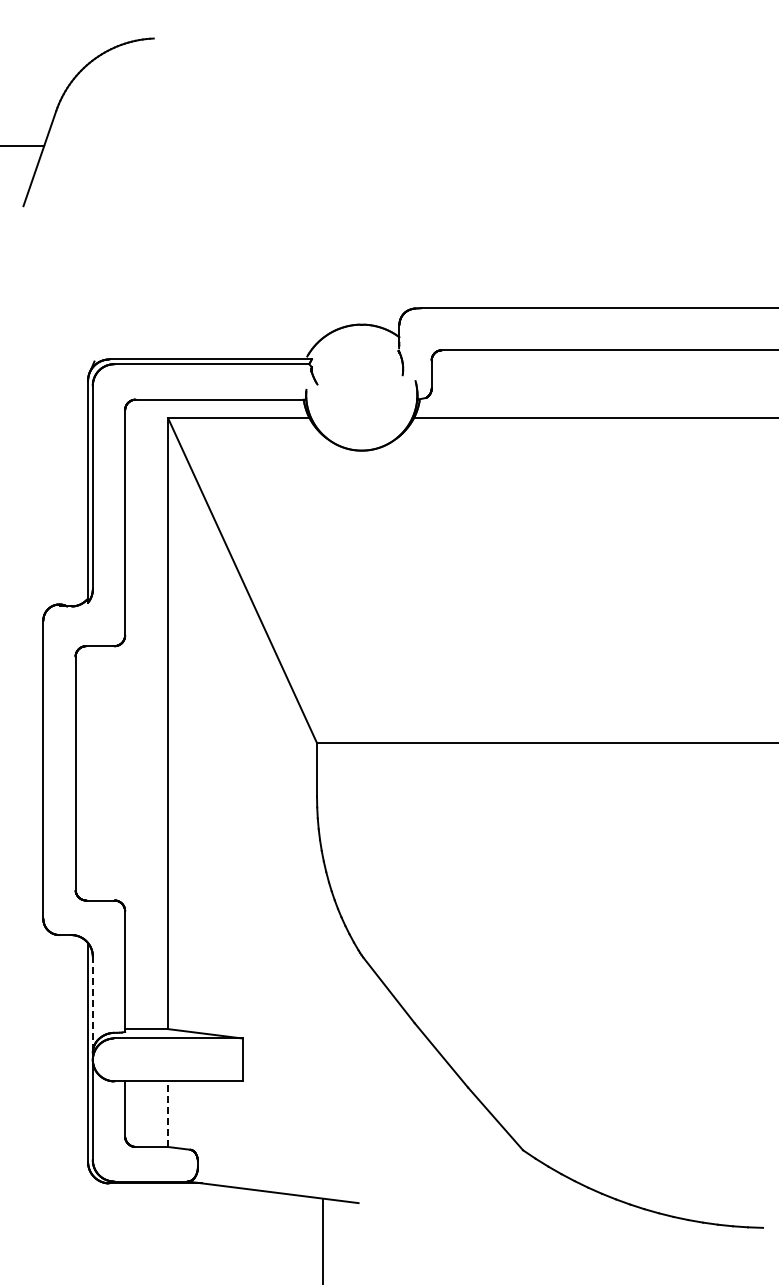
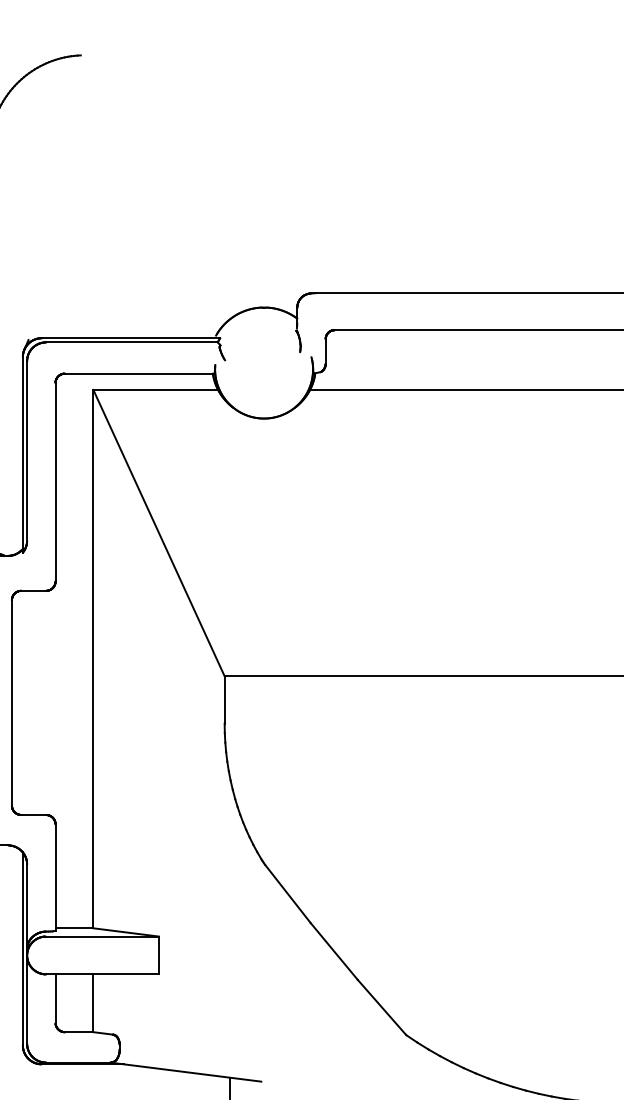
line: (92, 1003) -> (26, 905), dashed -> solid
line: (168, 1114) -> (93, 1003), dashed -> solid

